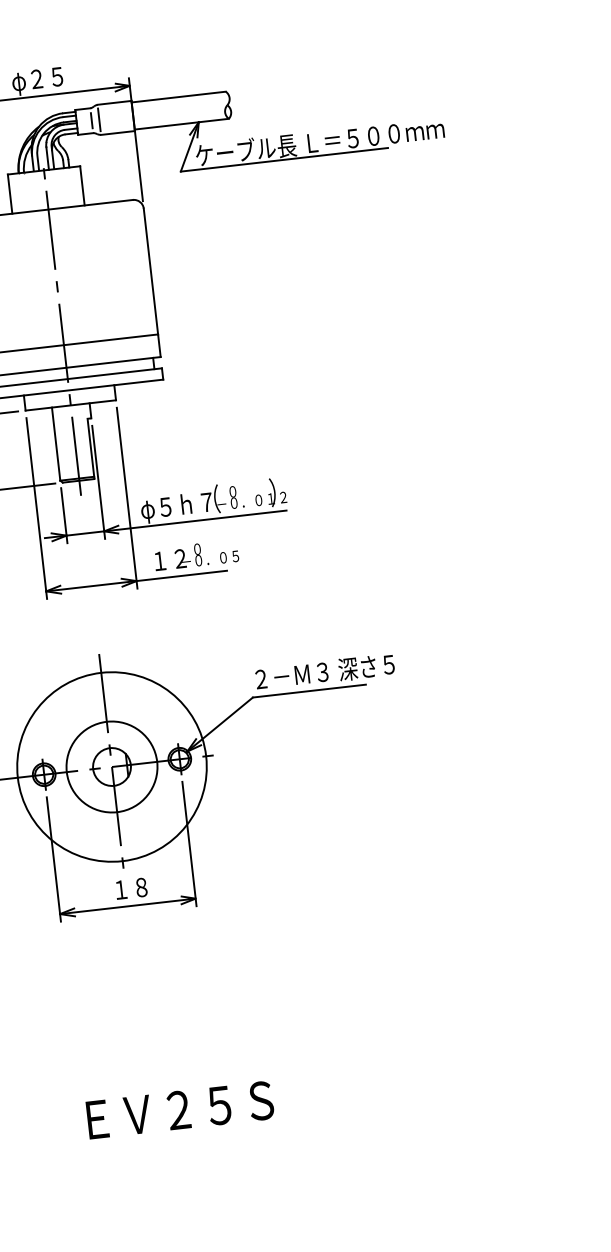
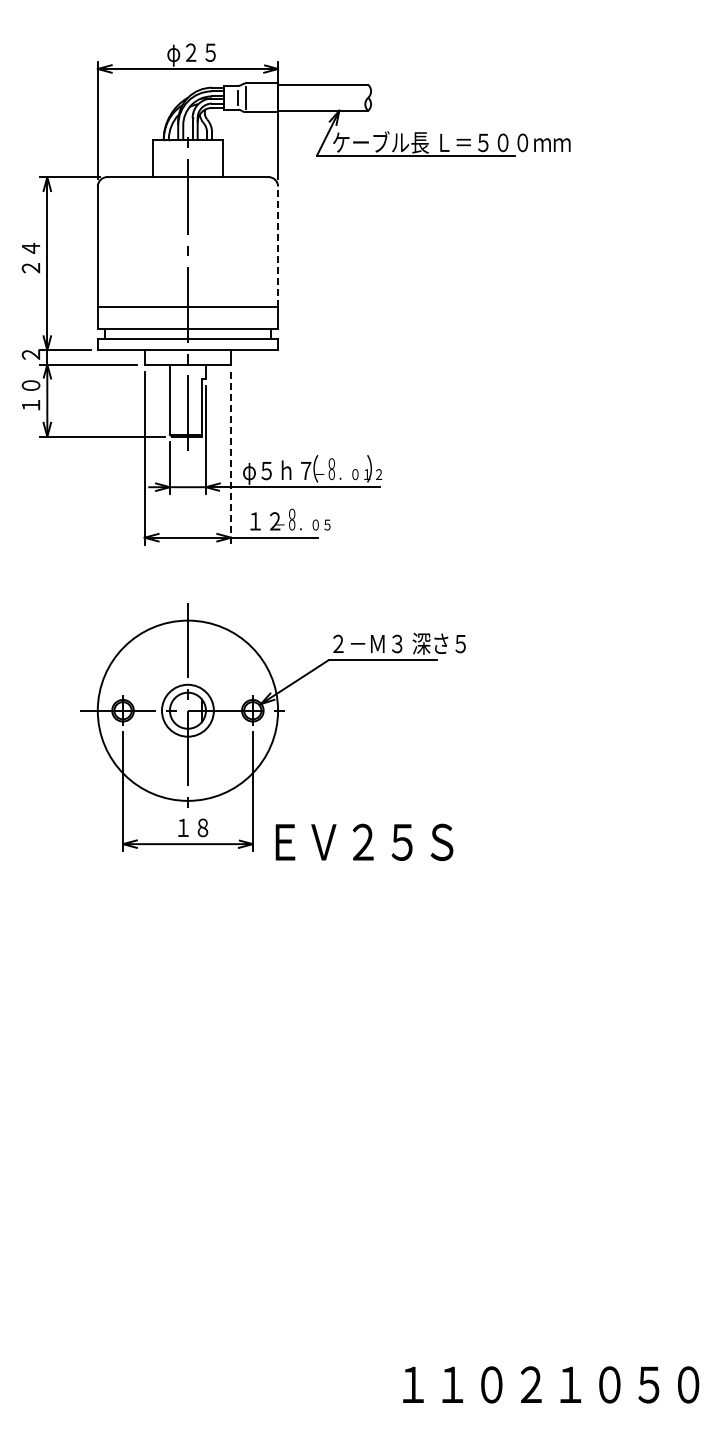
line: (151, 271) -> (278, 246), solid -> dashed
line: (127, 498) -> (231, 458), solid -> dashed
circle: (111, 766) -> (187, 710), size x0.6
text: (180, 1109) -> (364, 841), moved

